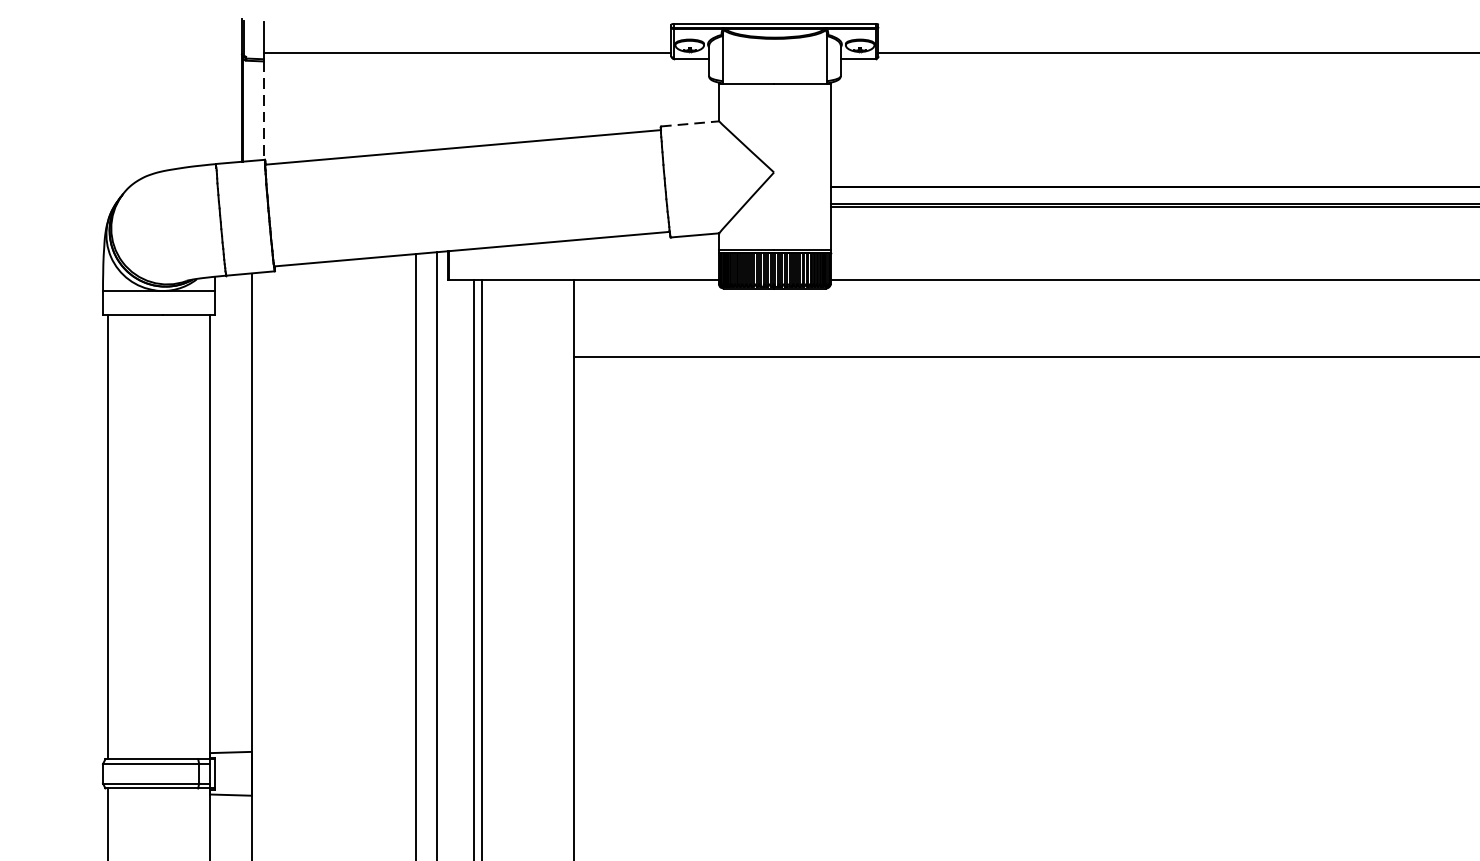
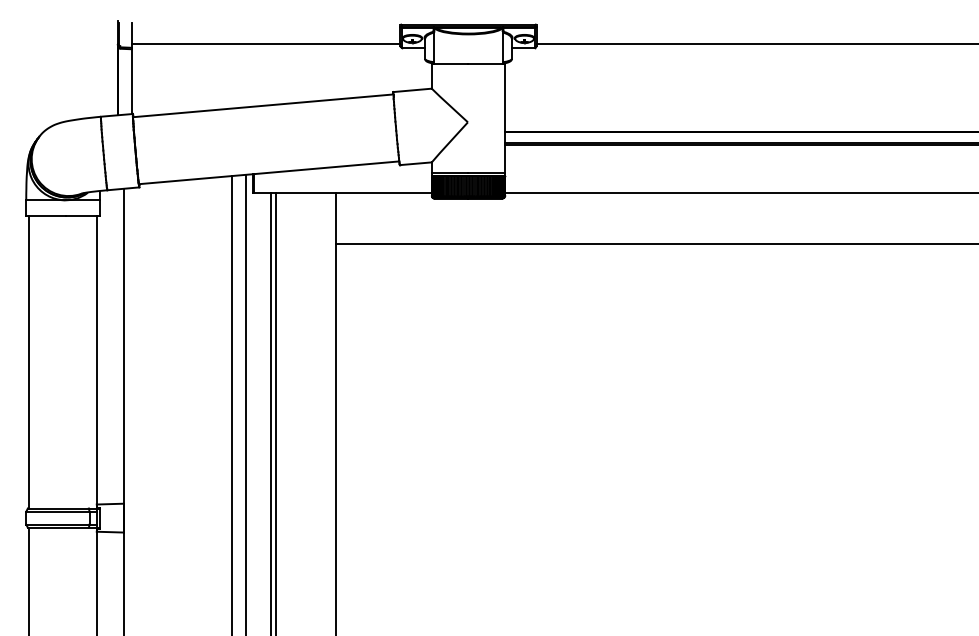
line: (264, 111) -> (132, 82), dashed -> solid
line: (691, 124) -> (413, 90), dashed -> solid

